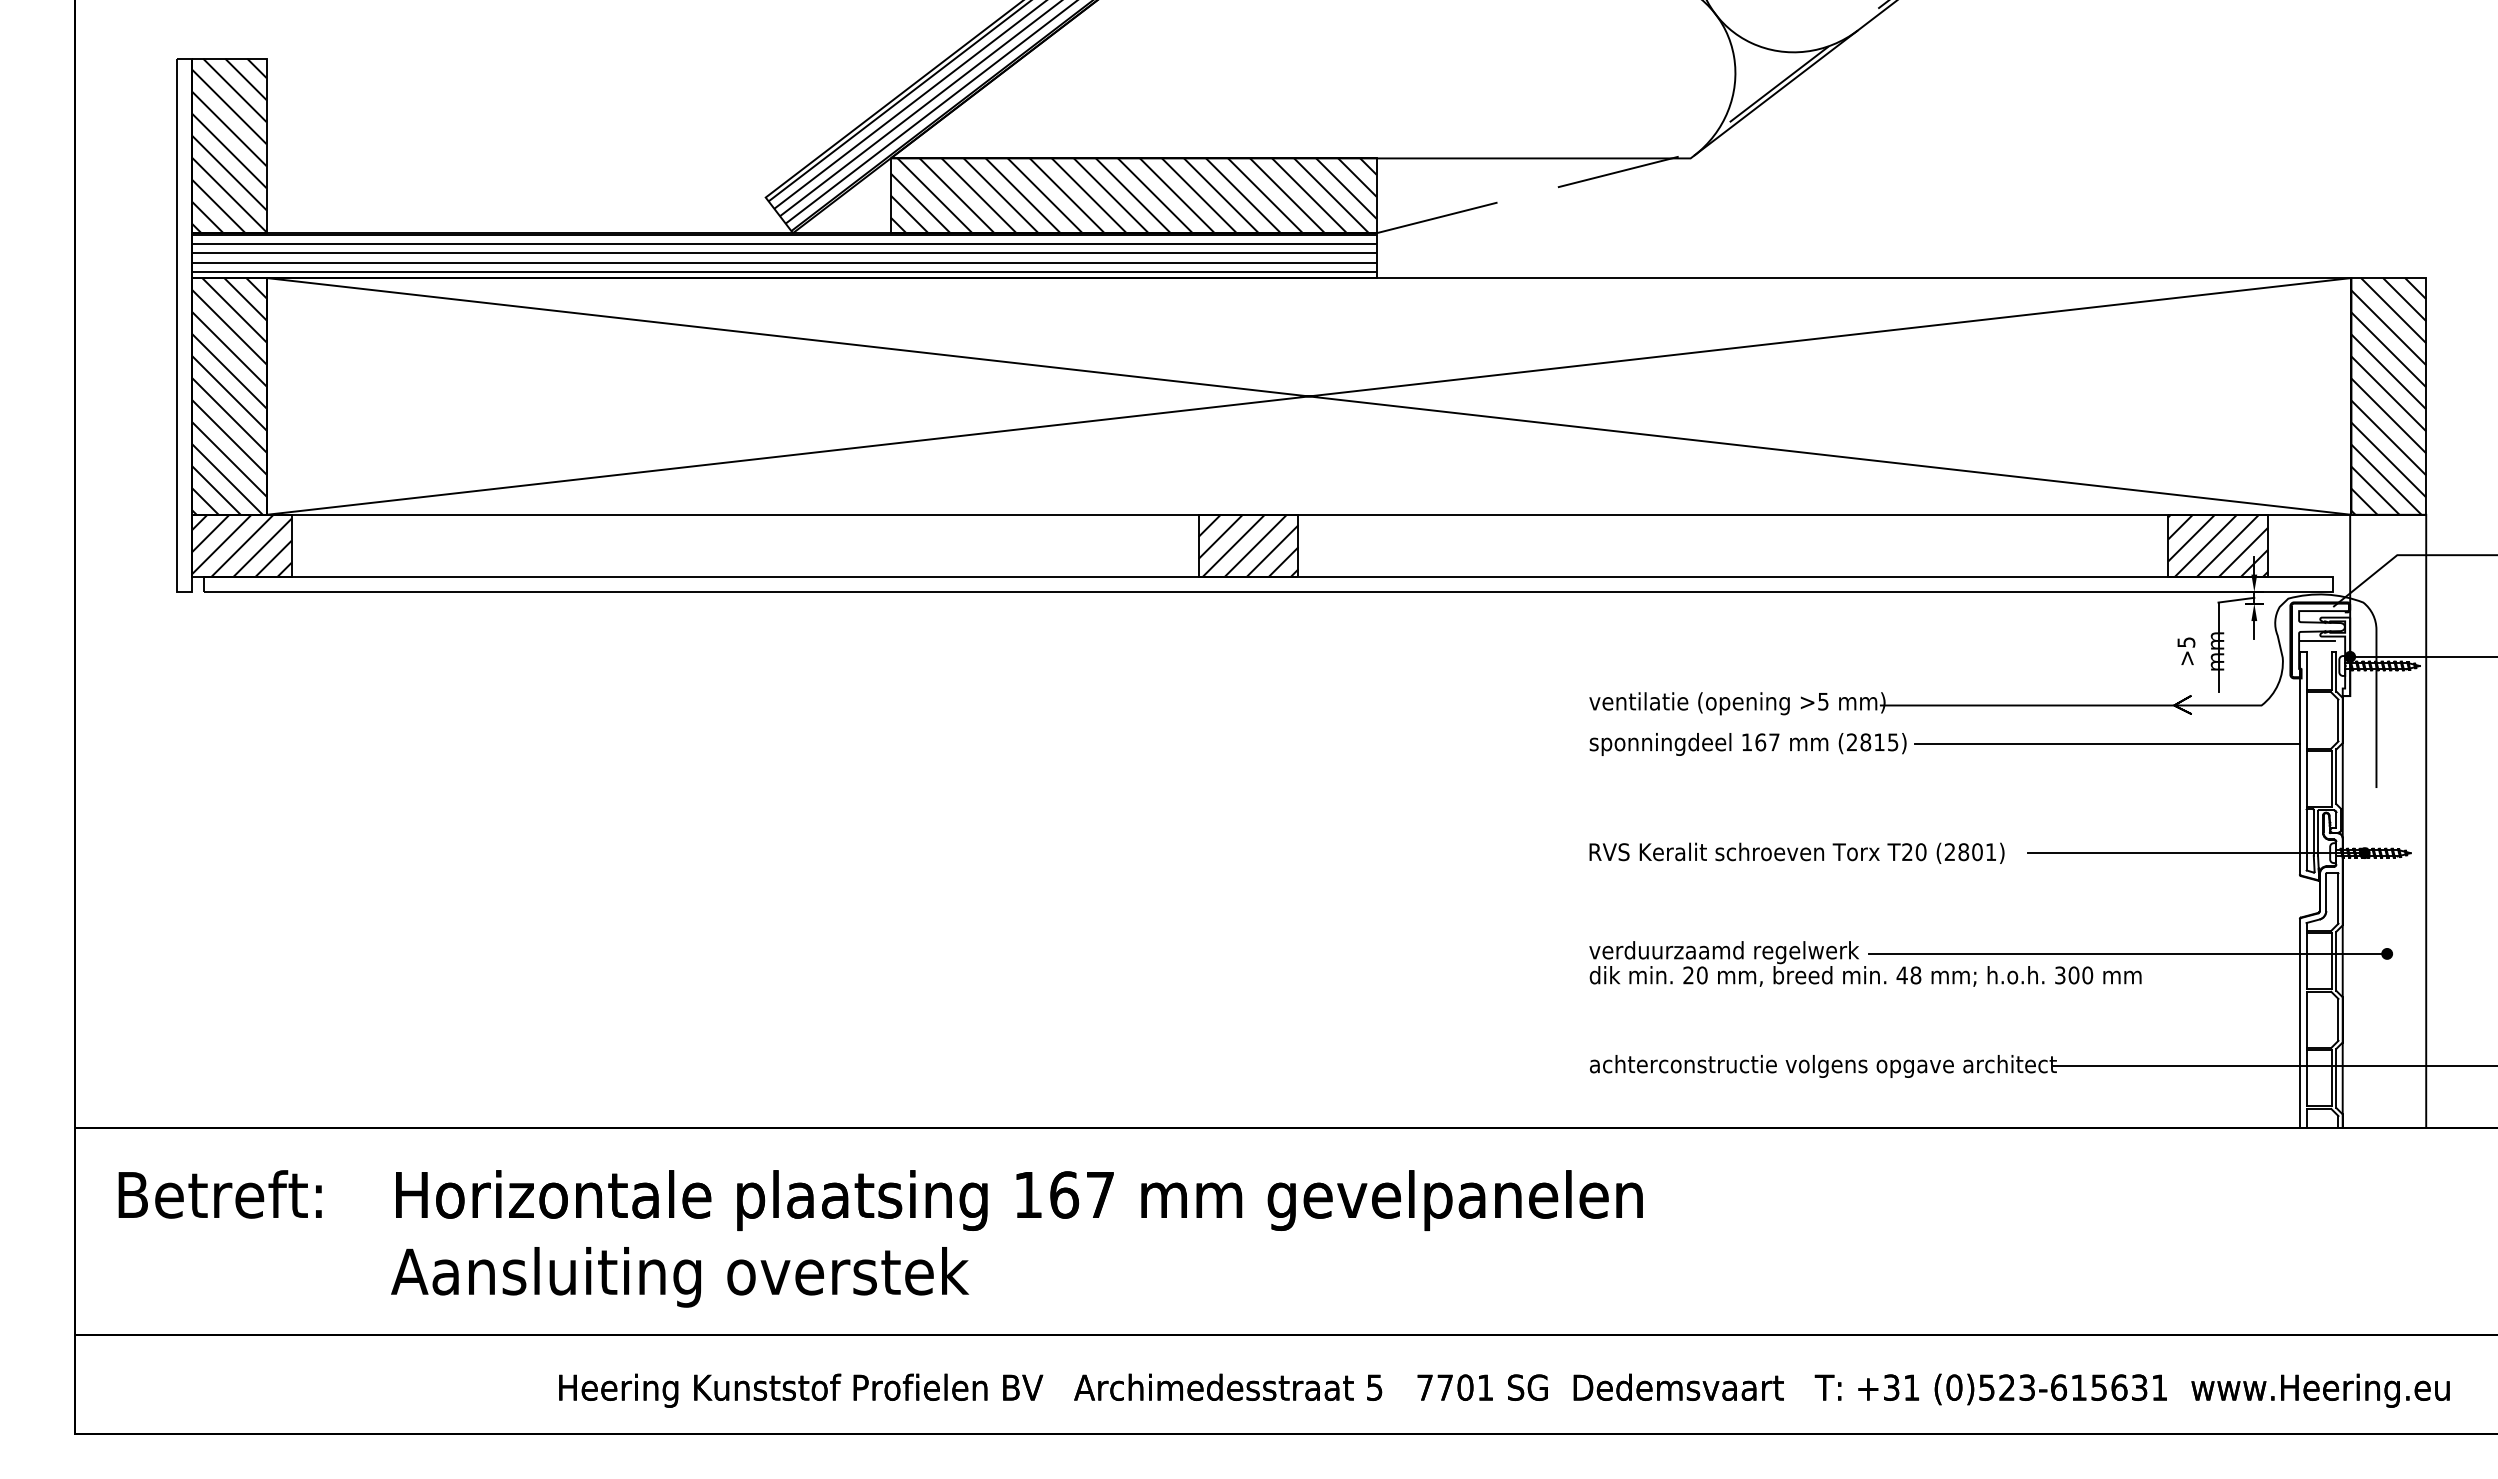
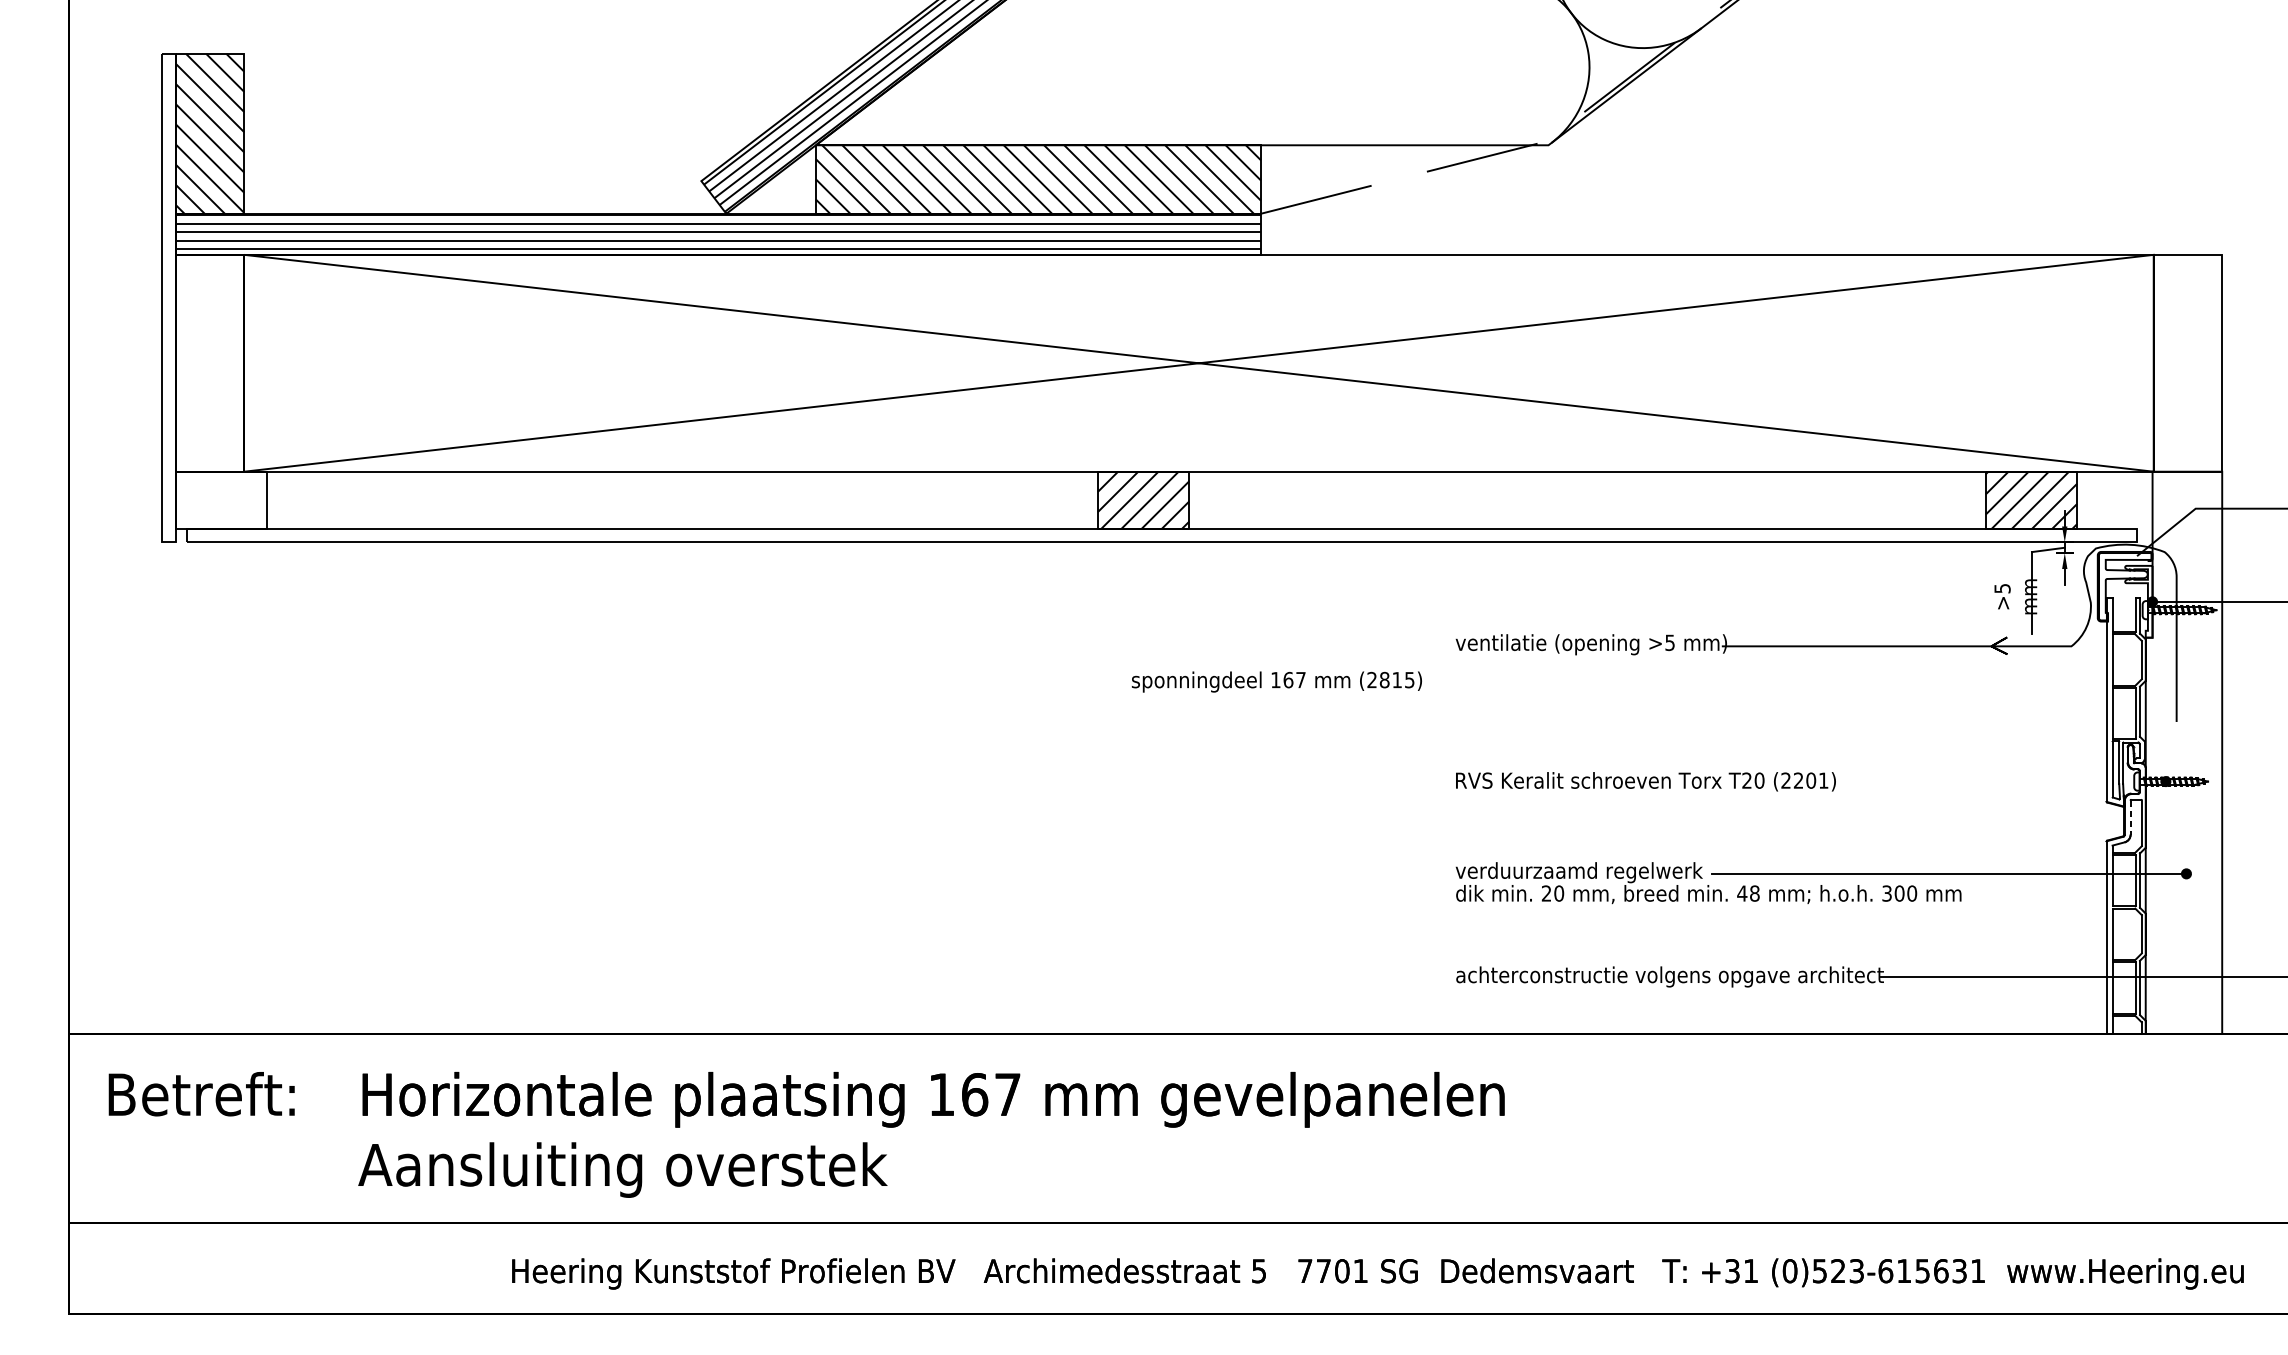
hatch: (228, 396) -> (209, 363), removed
hatch: (2388, 396) -> (2187, 363), removed
hatch: (241, 545) -> (221, 499), removed
line: (2317, 641) -> (2122, 587), removed
text: (1747, 744) -> (1276, 682), moved
line: (2107, 744) -> (1930, 682), removed
text: (1963, 852) -> (1798, 780), (2801) -> (2201)
line: (2195, 853) -> (2010, 781), removed
line: (2326, 892) -> (2130, 817), solid -> dashed

